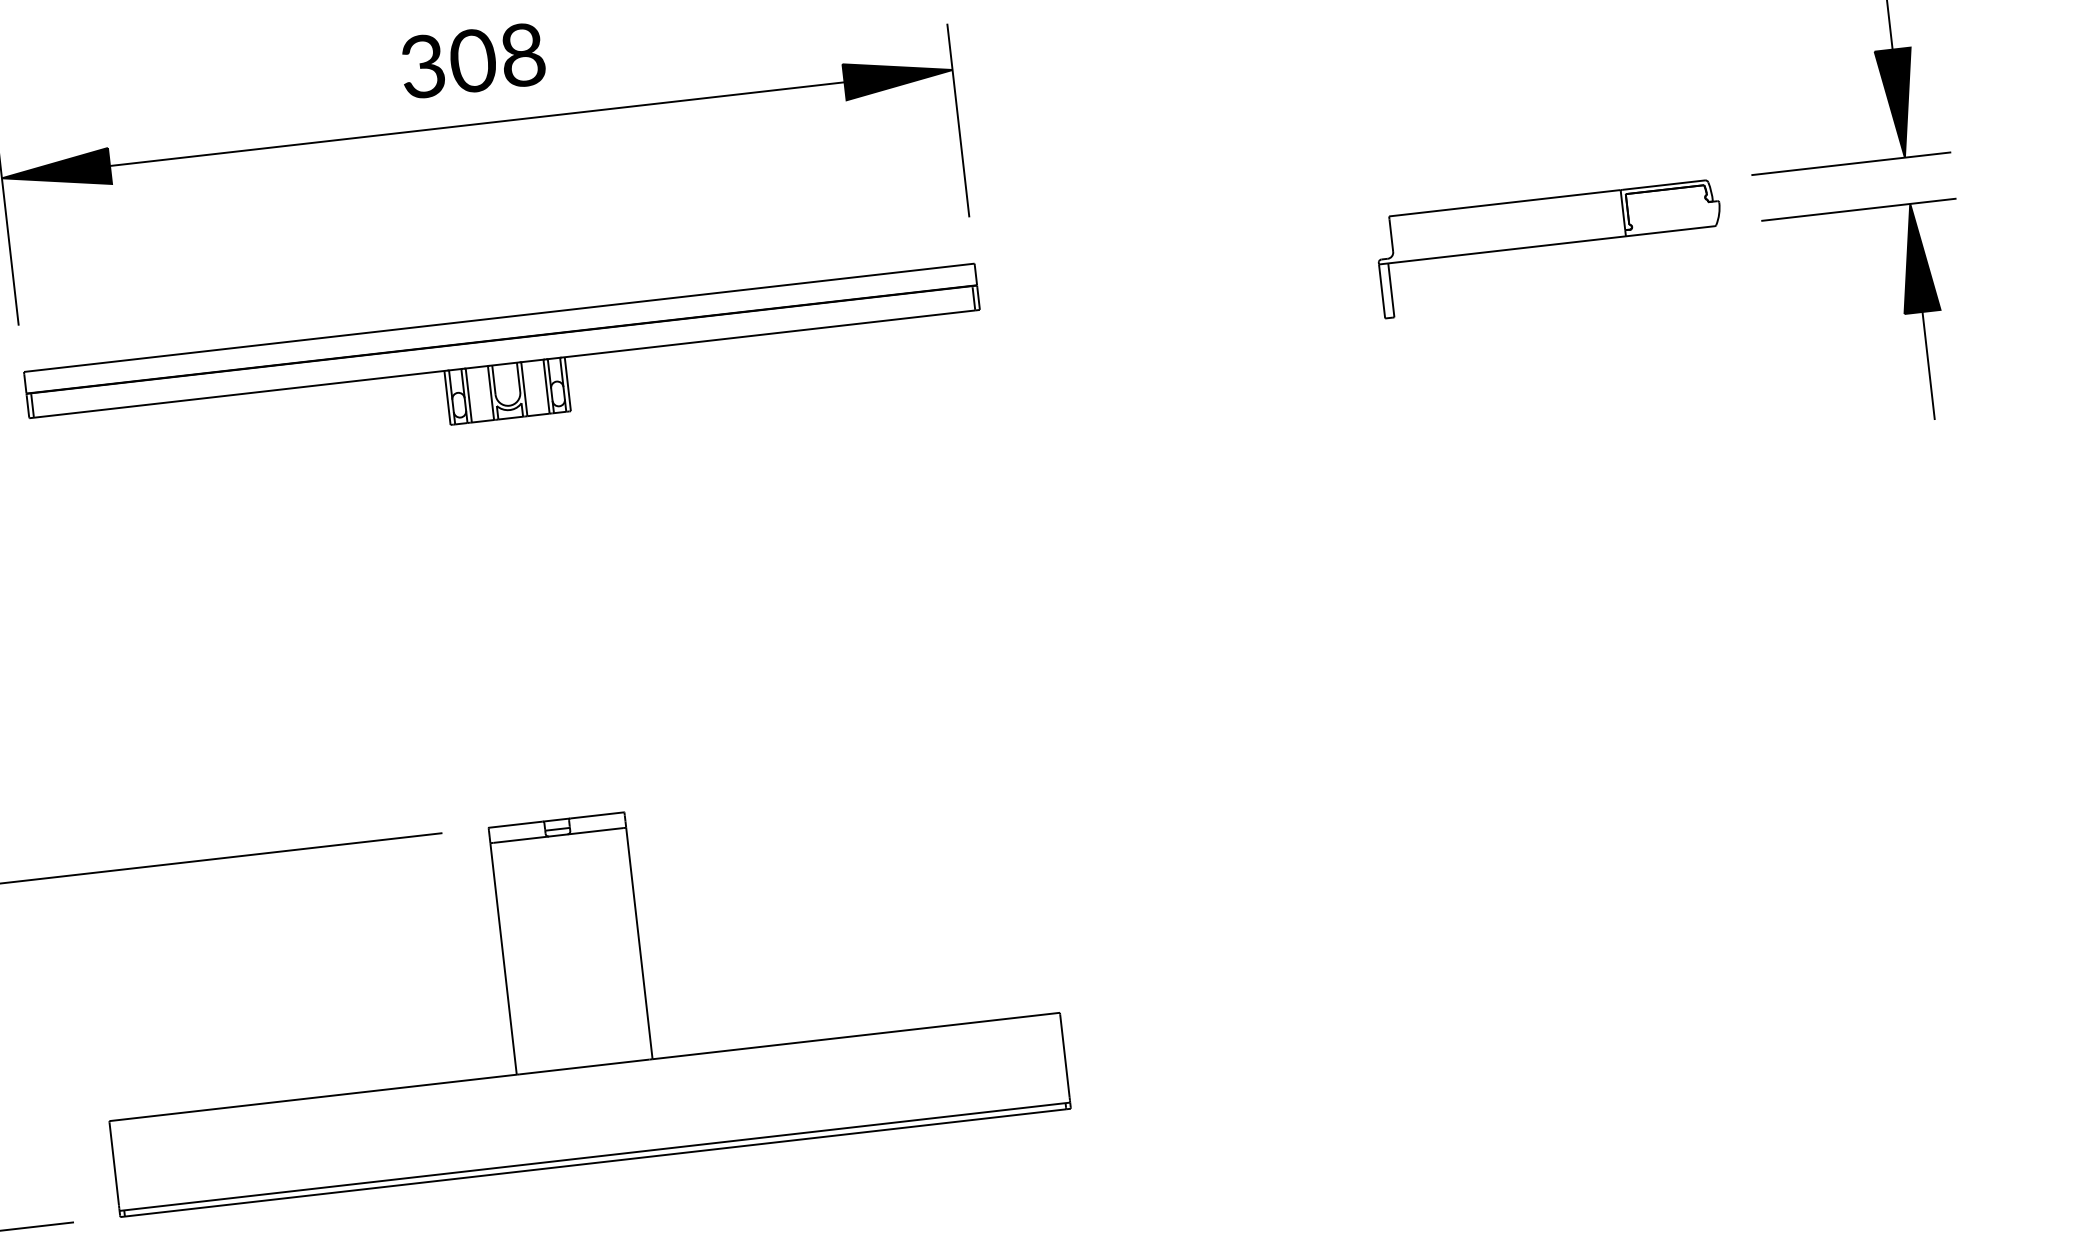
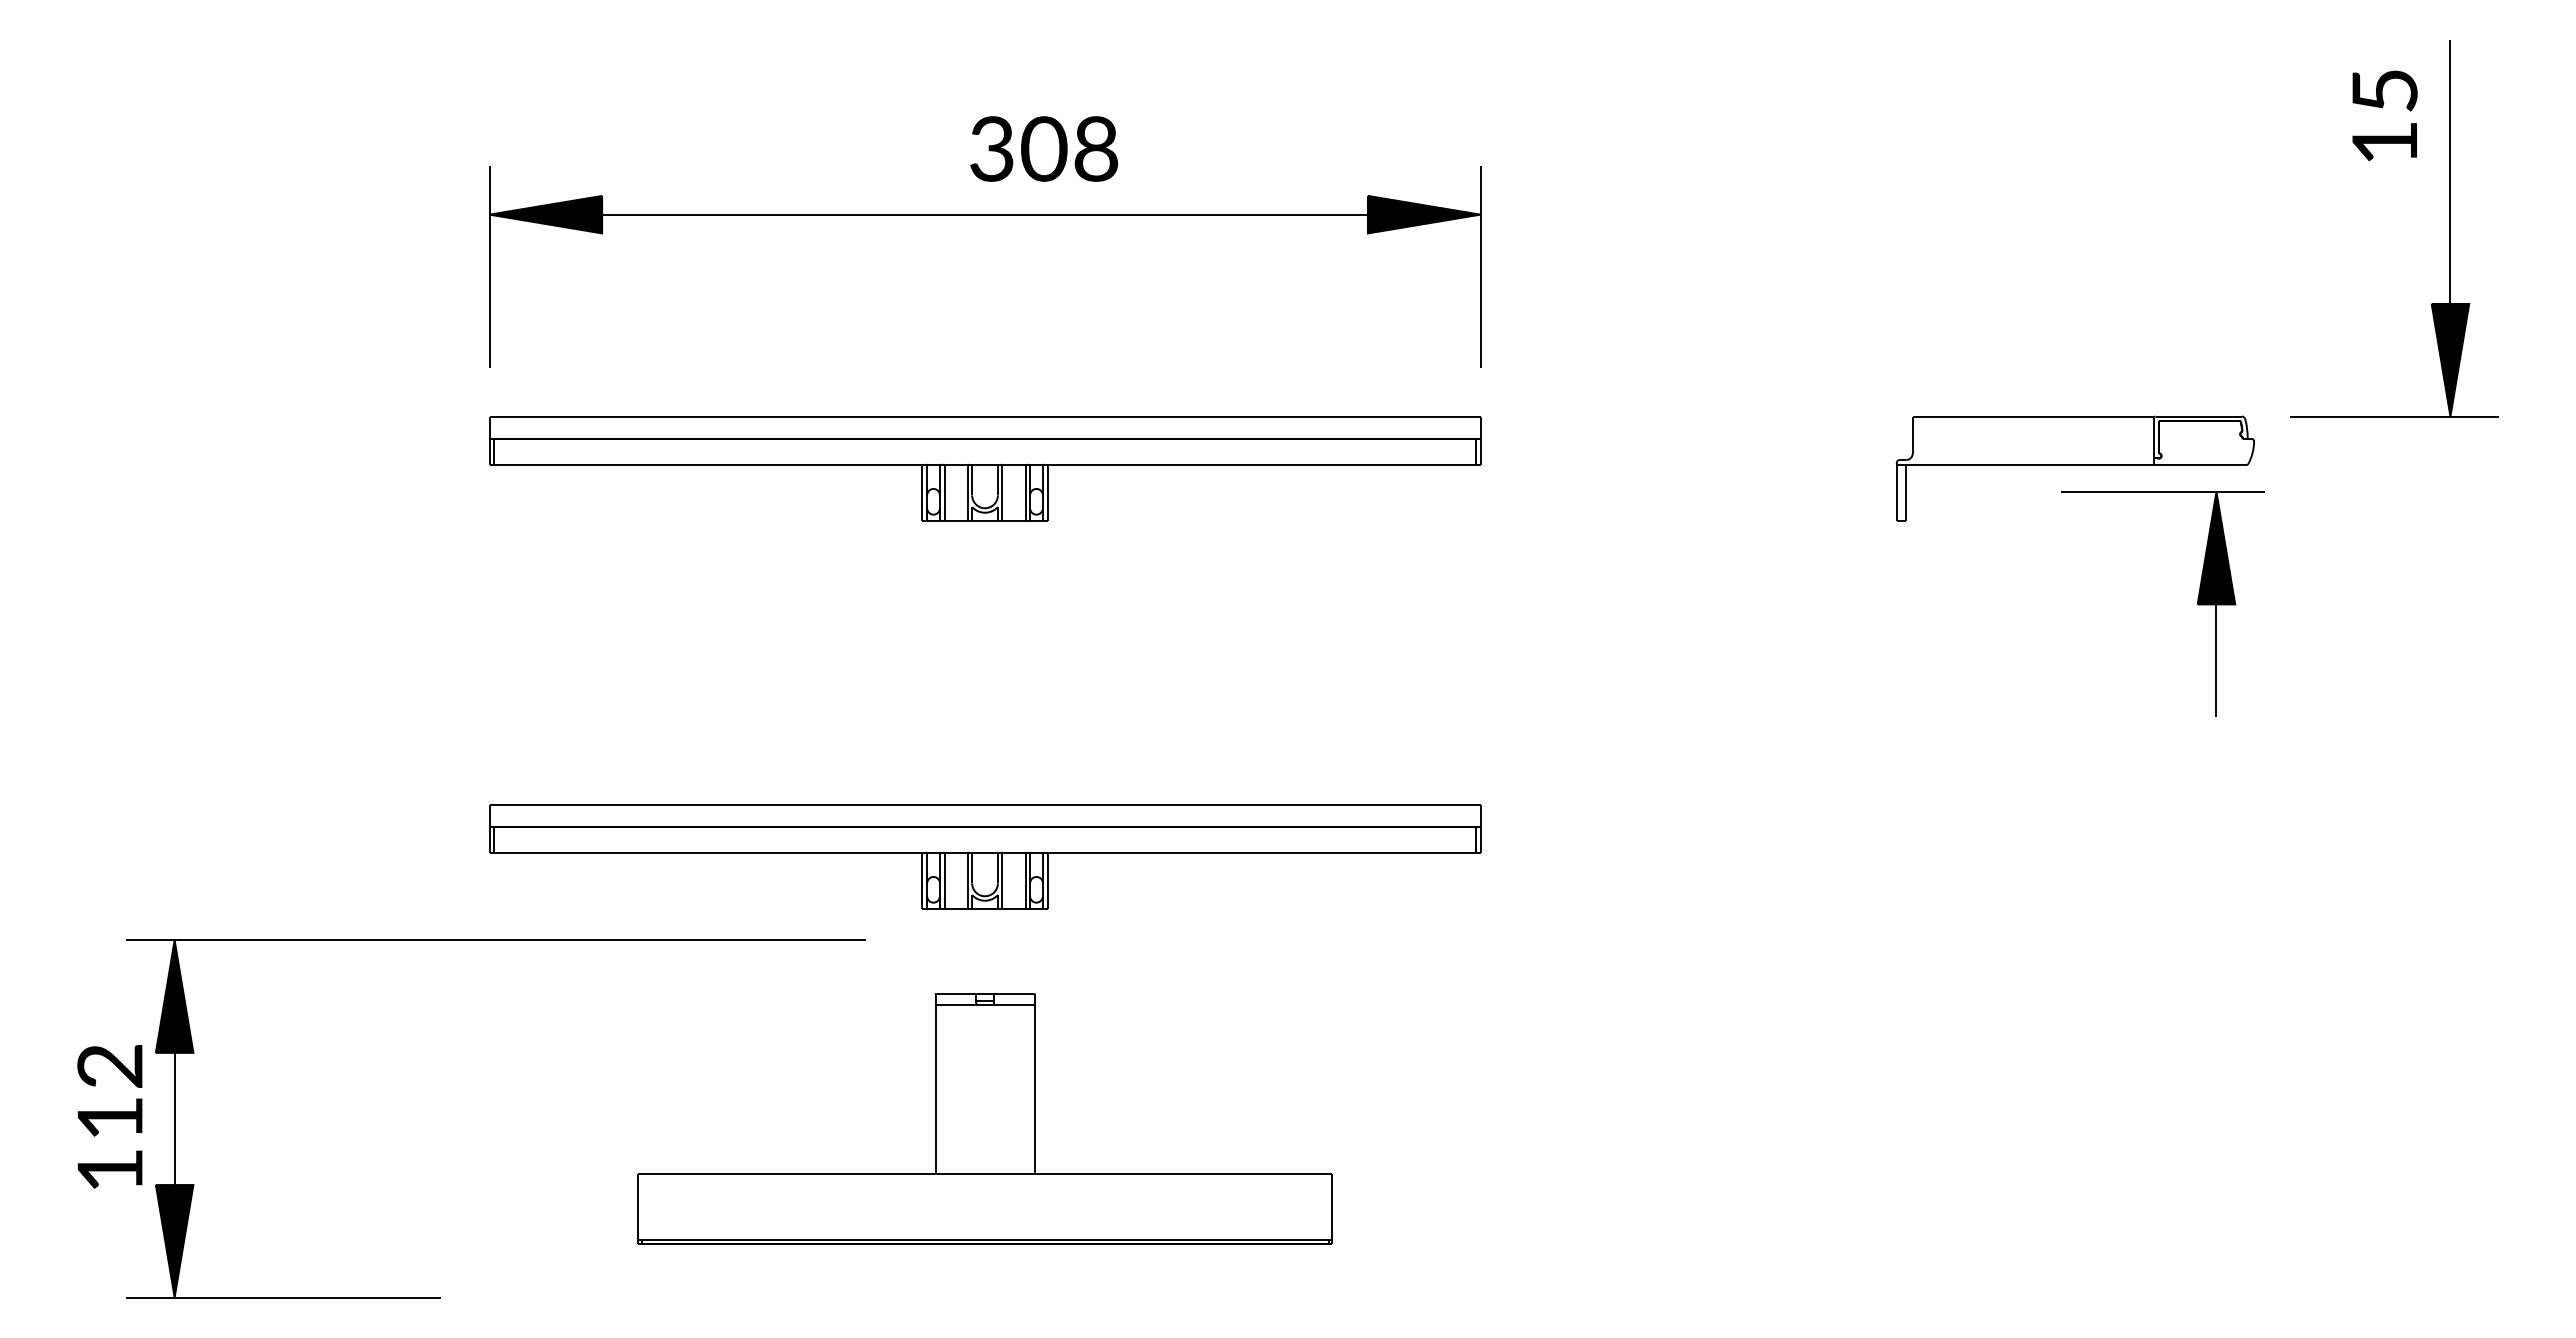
text: (472, 60) -> (1043, 148), moved
part: (1903, 313) -> (2196, 603), moved
part: (547, 739) -> (985, 856), added
part: (576, 991) -> (985, 1118), size x0.7

